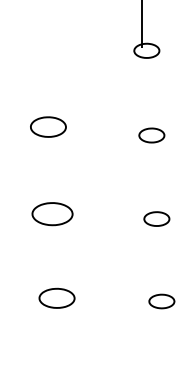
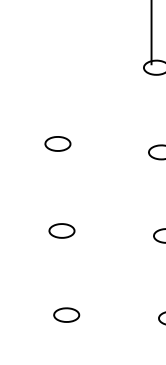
part: (47, 126) -> (57, 143), size x0.71
part: (51, 213) -> (61, 230), size x0.62
part: (56, 297) -> (66, 314), size x0.71

